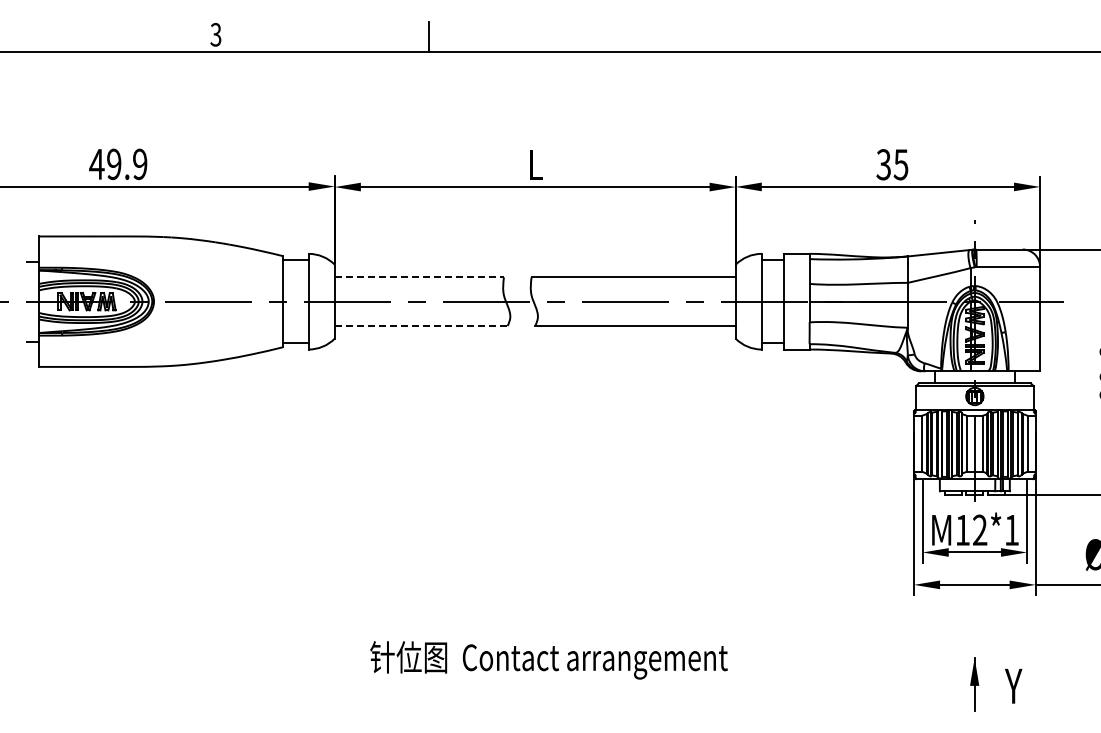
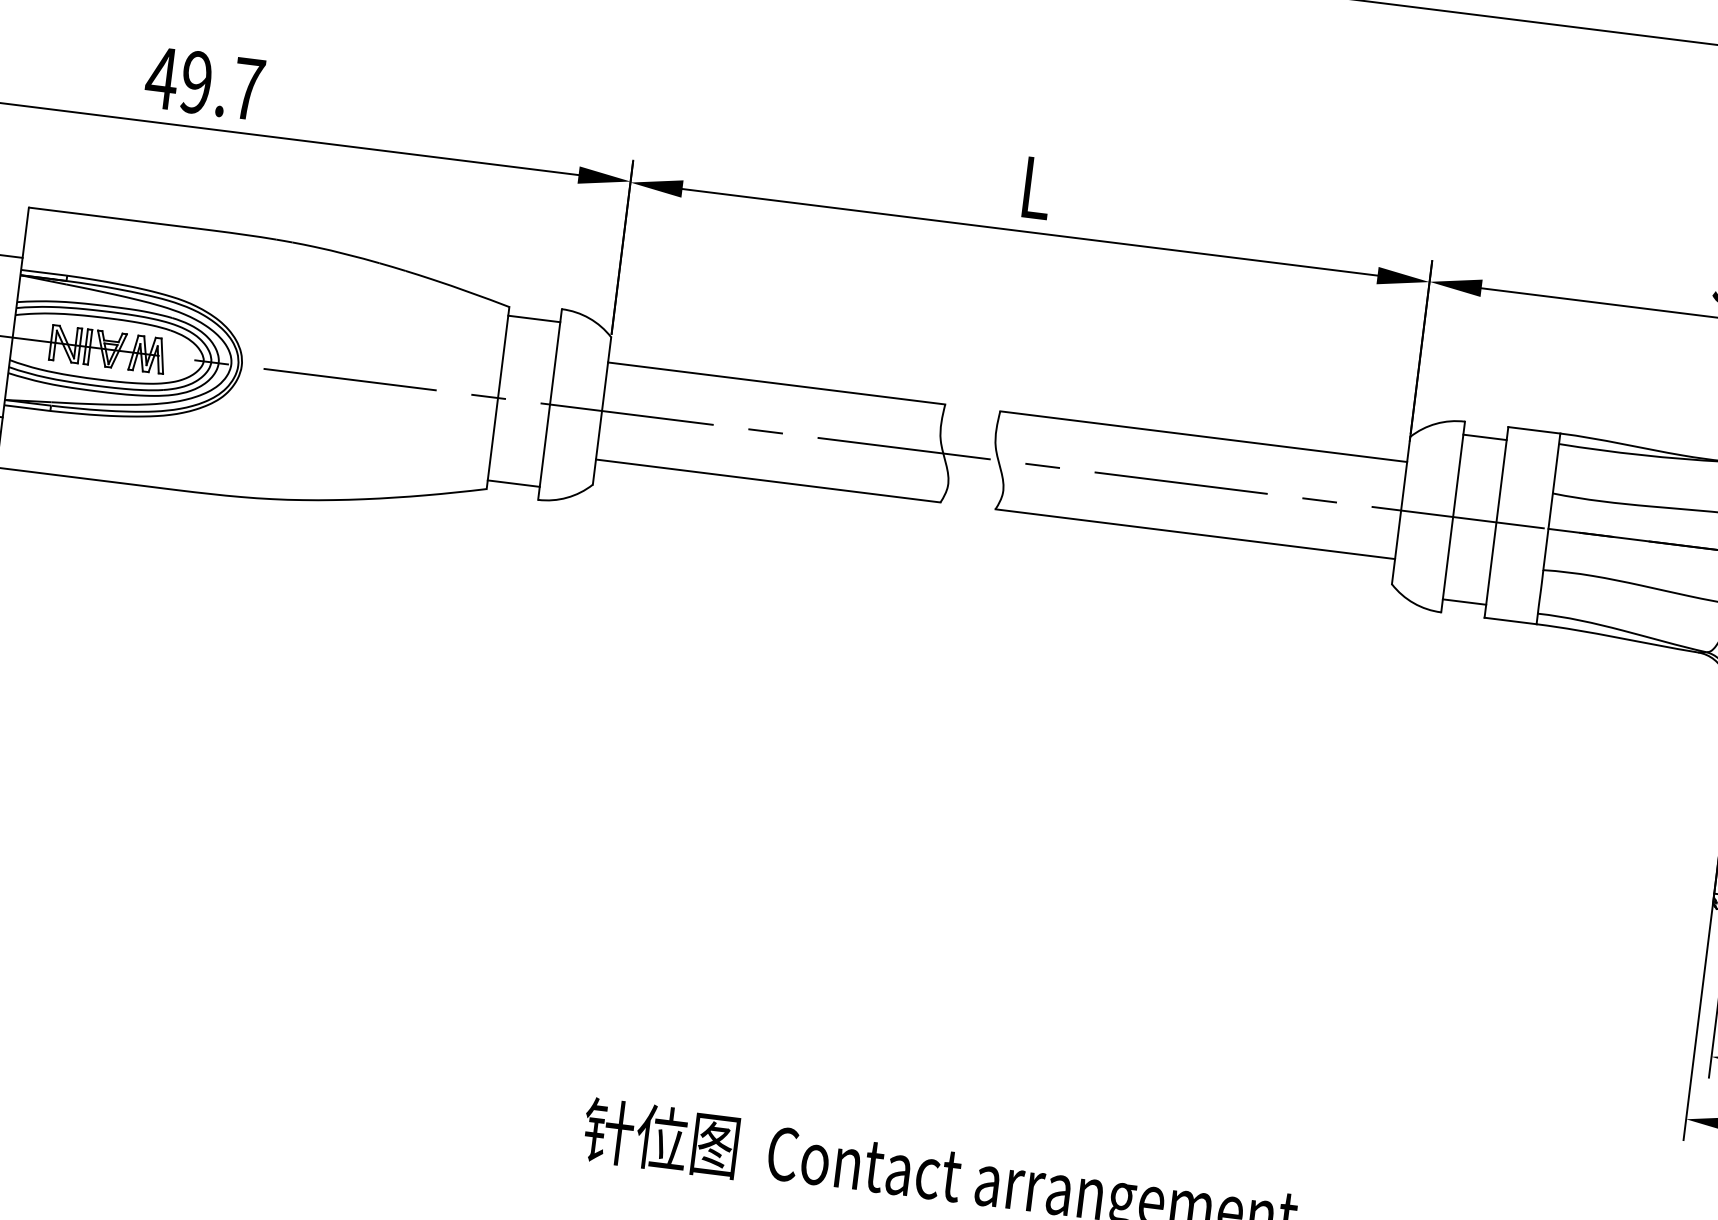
text: (140, 164) -> (248, 89), 49.9 -> 49.7
line: (419, 277) -> (776, 383), dashed -> solid
line: (421, 326) -> (768, 481), dashed -> solid

